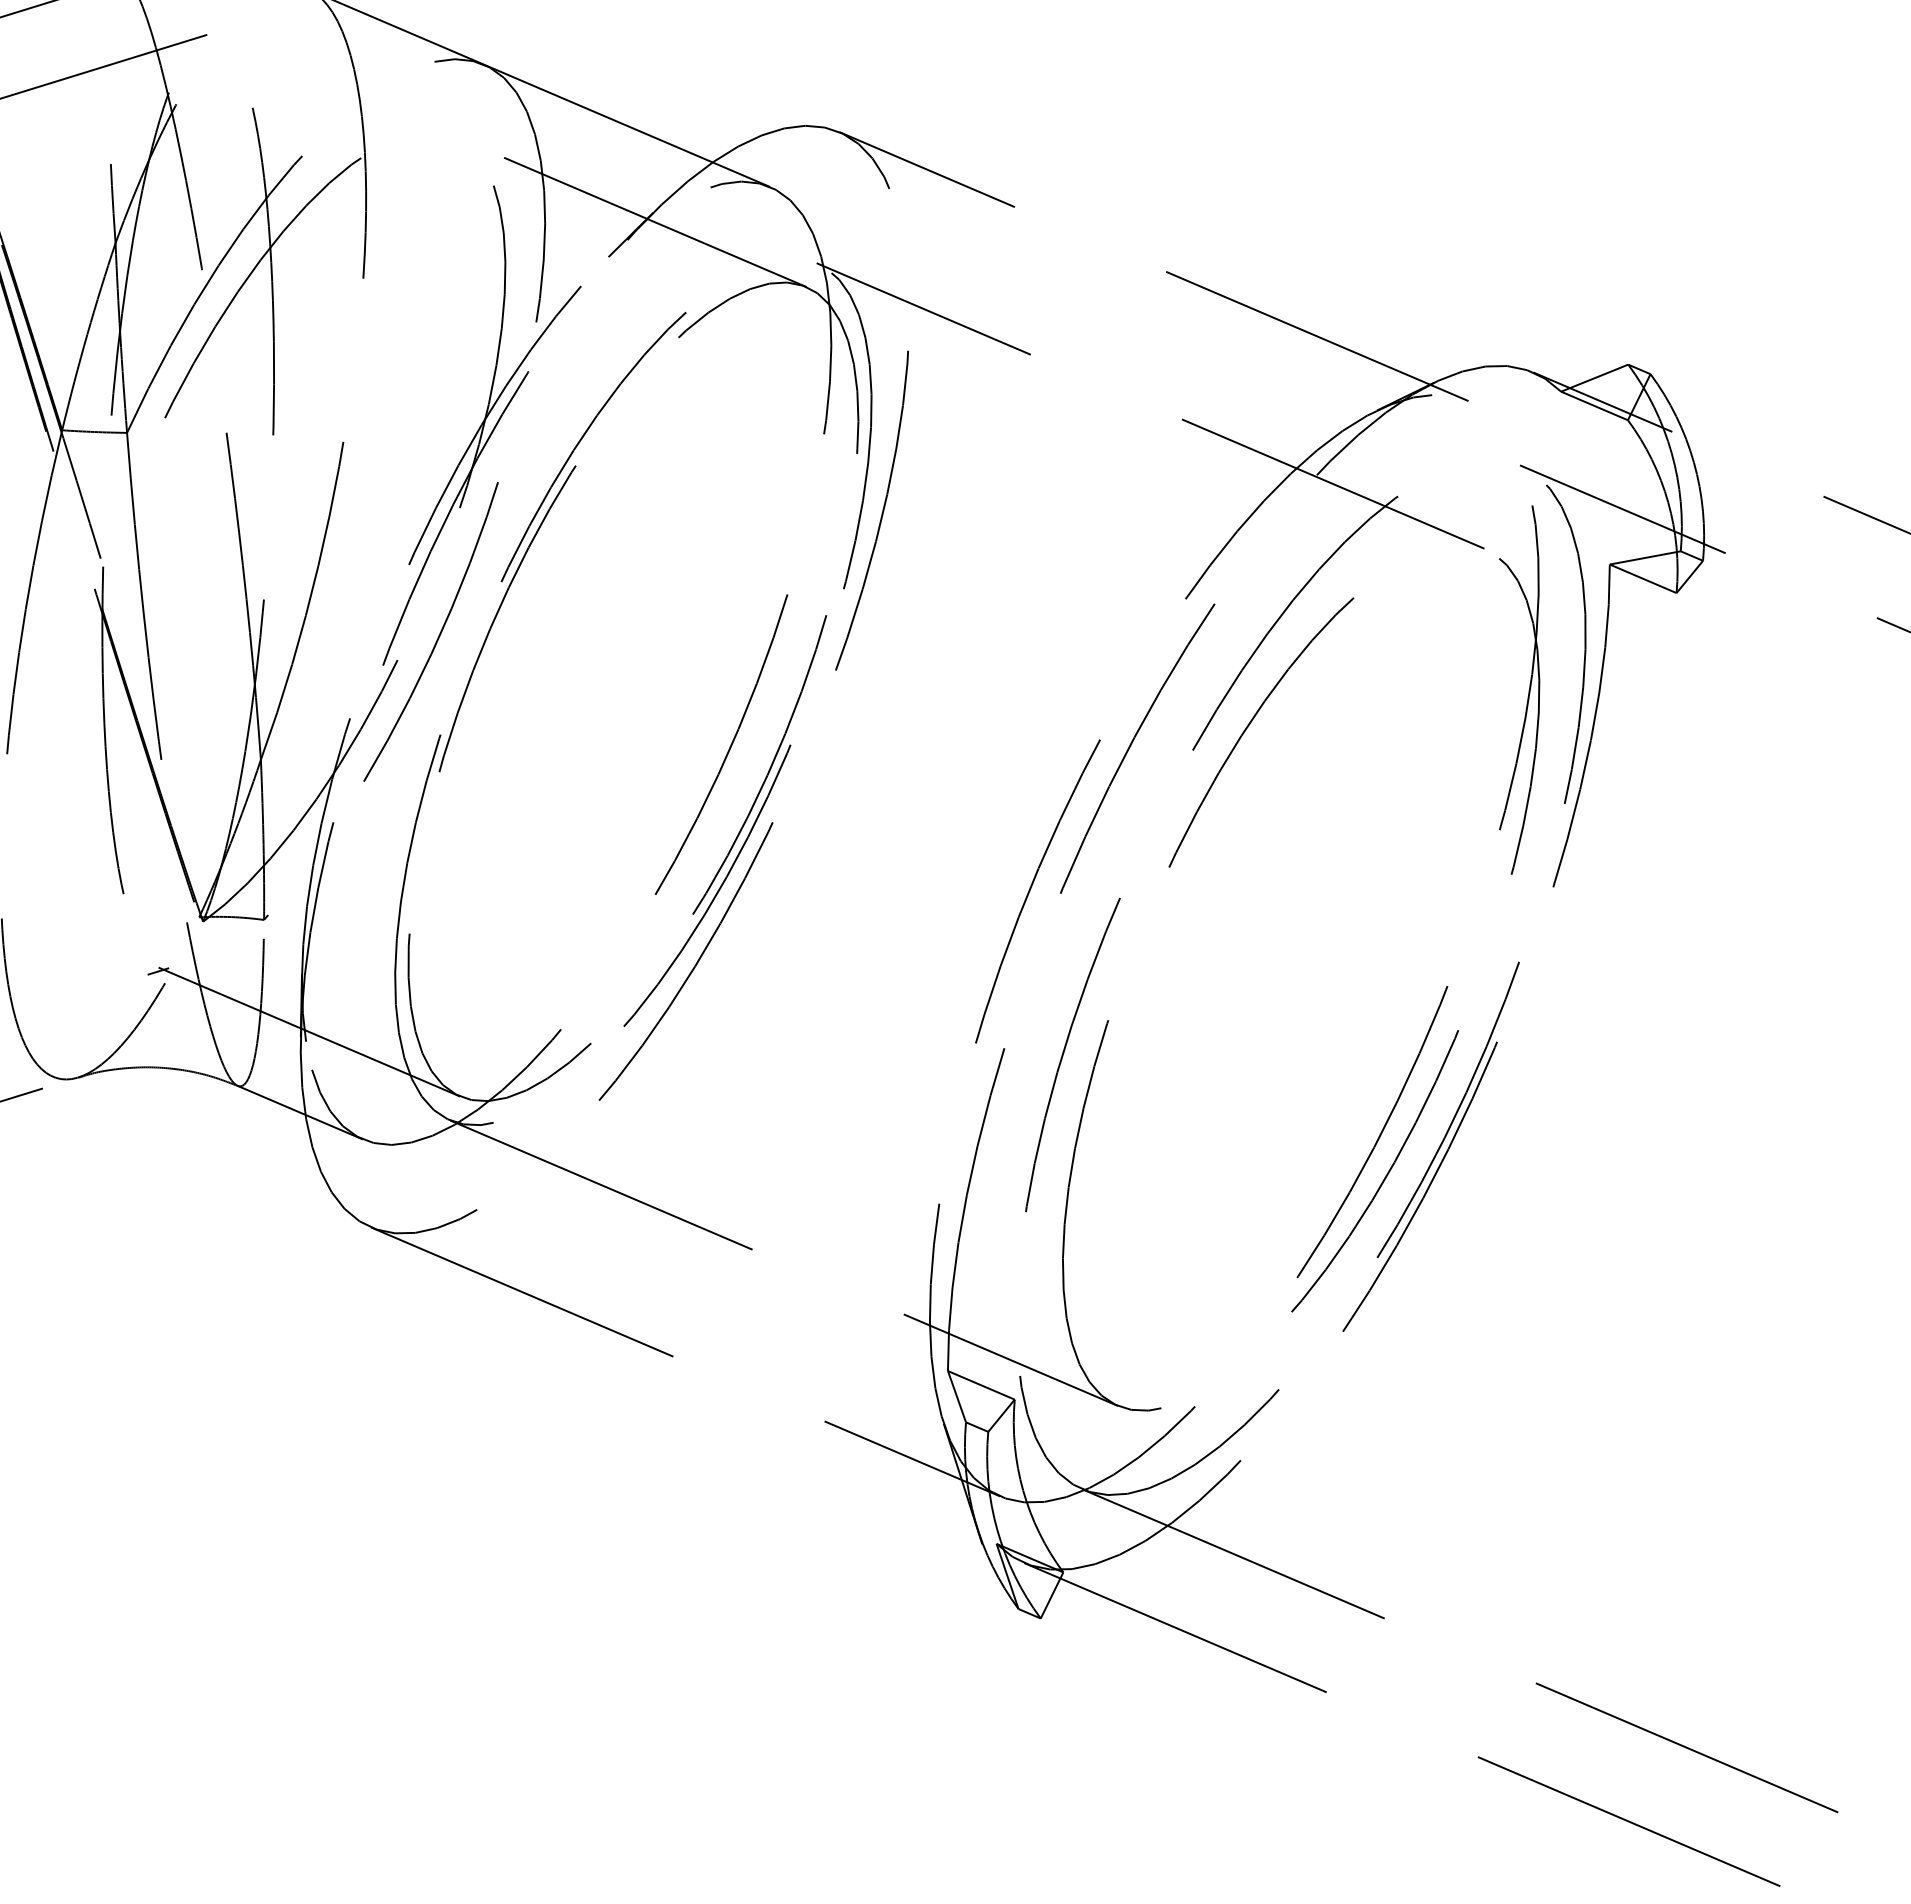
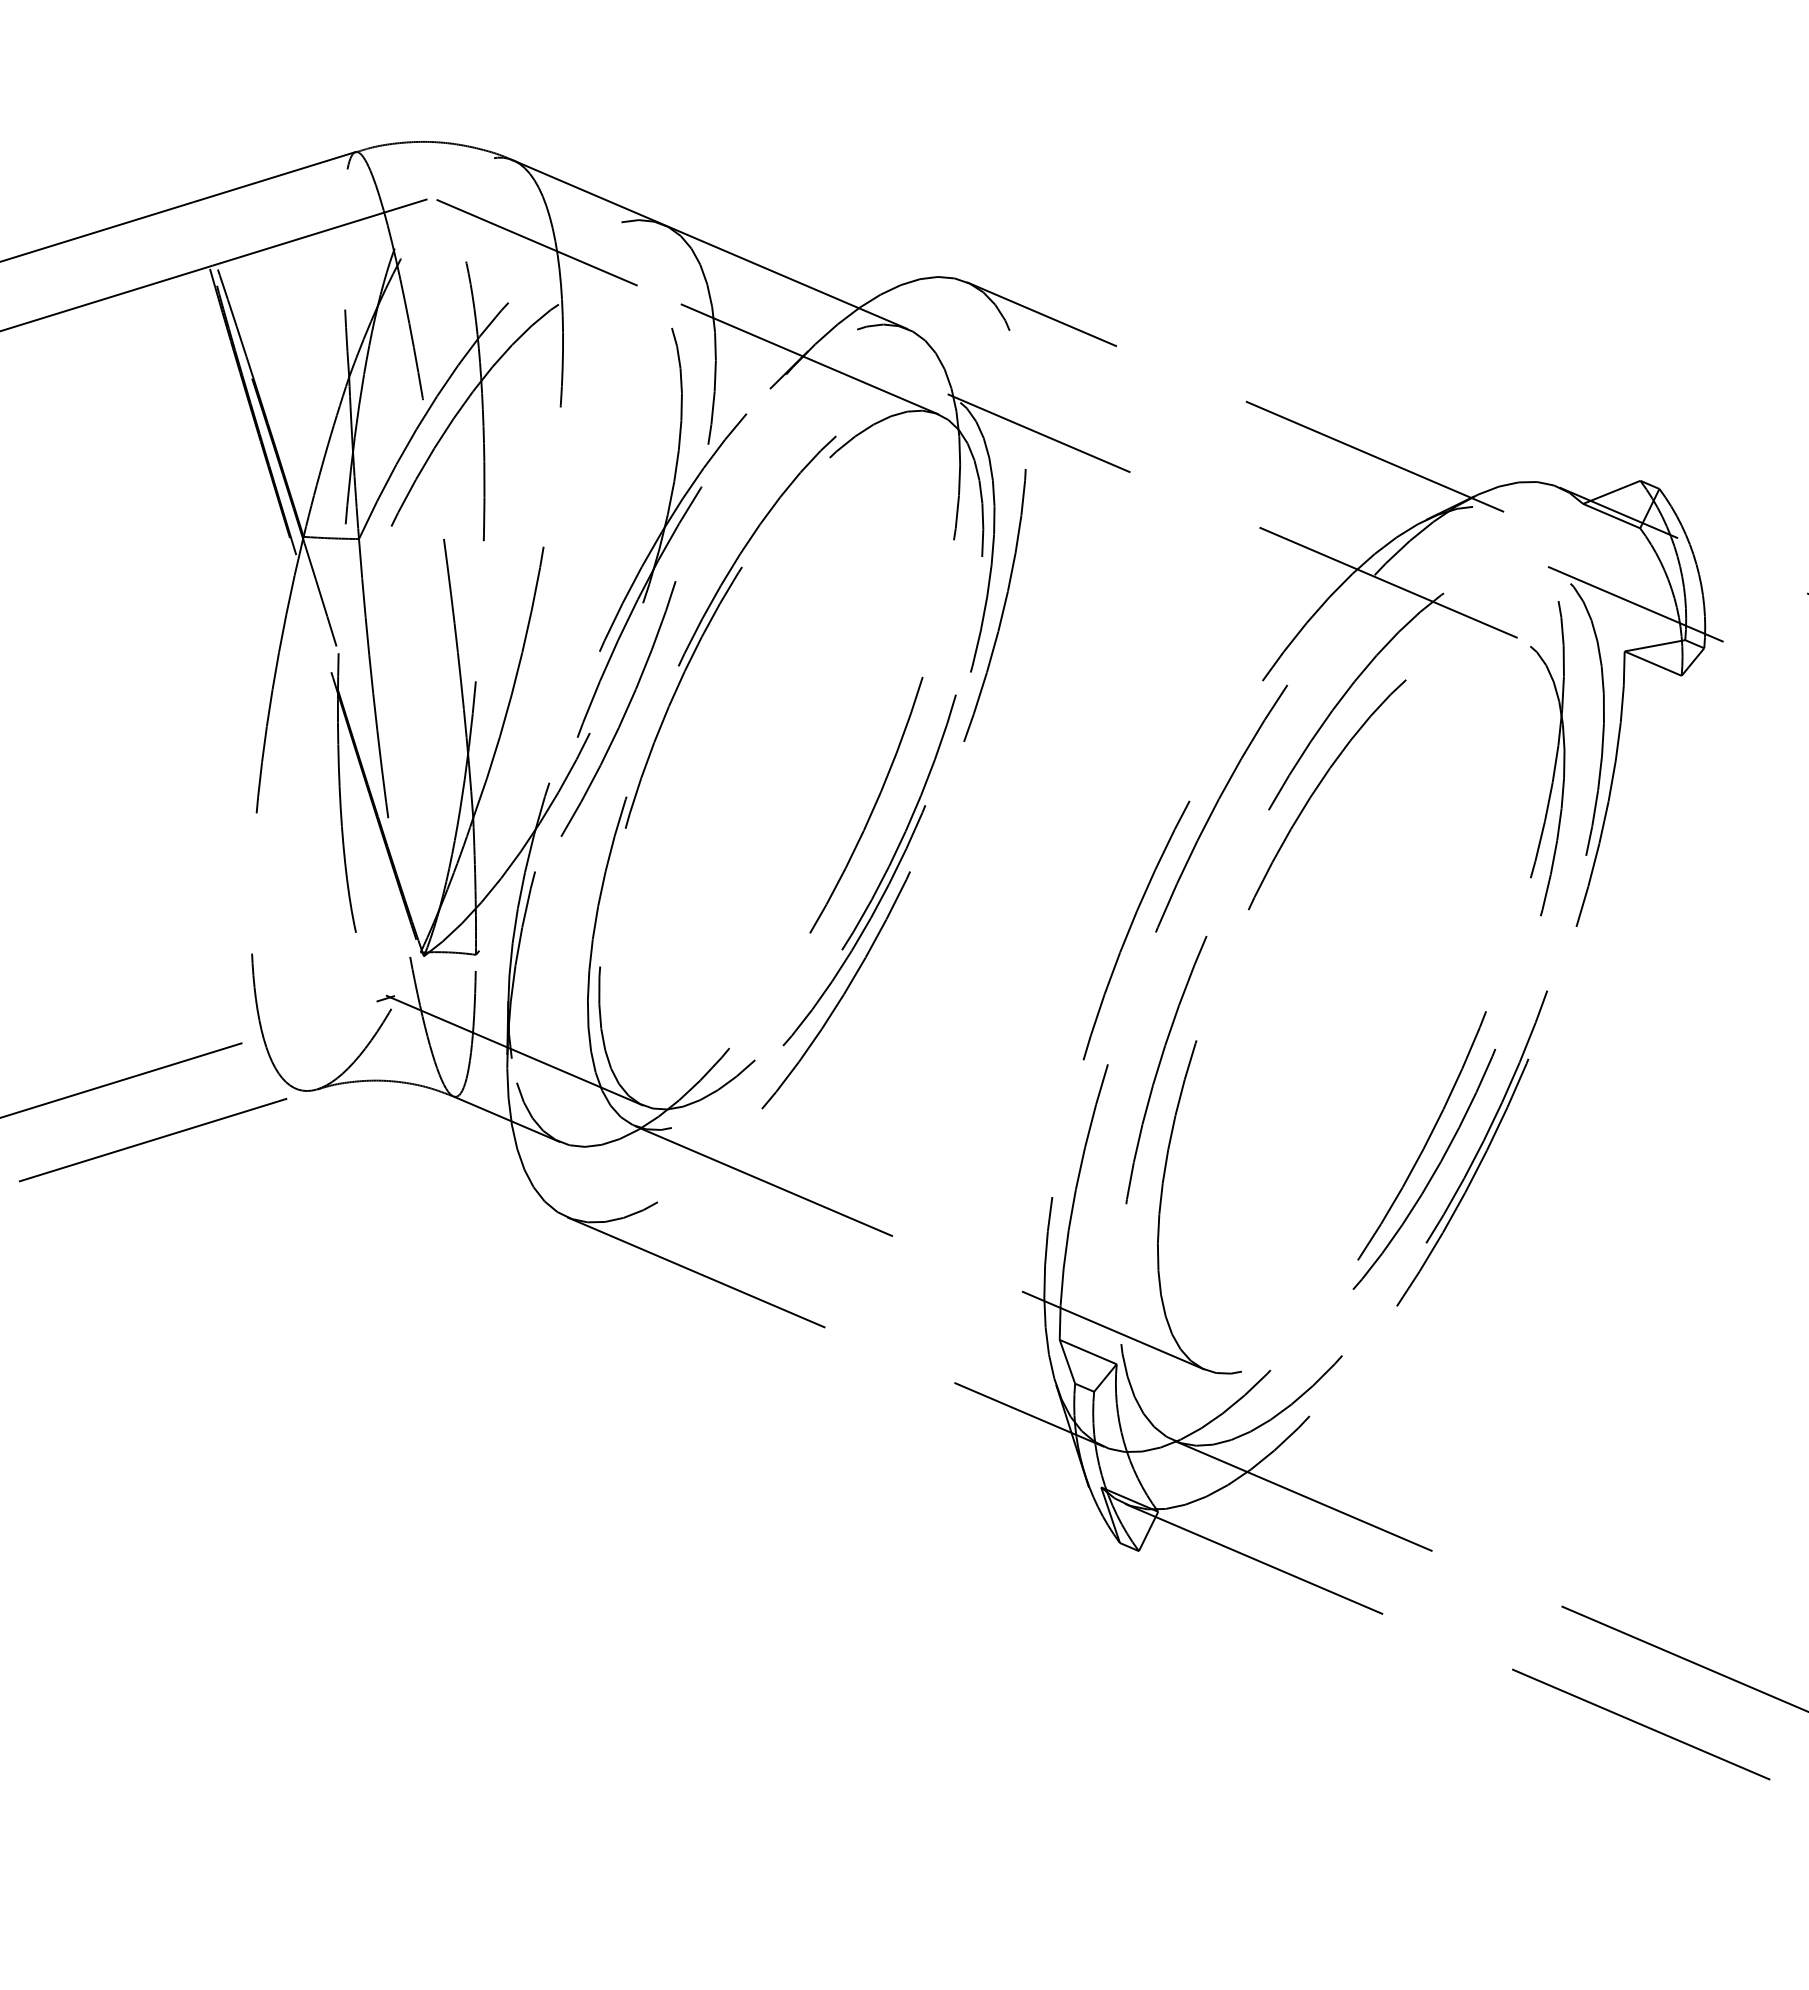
line: (335, 85) -> (536, 242), added

